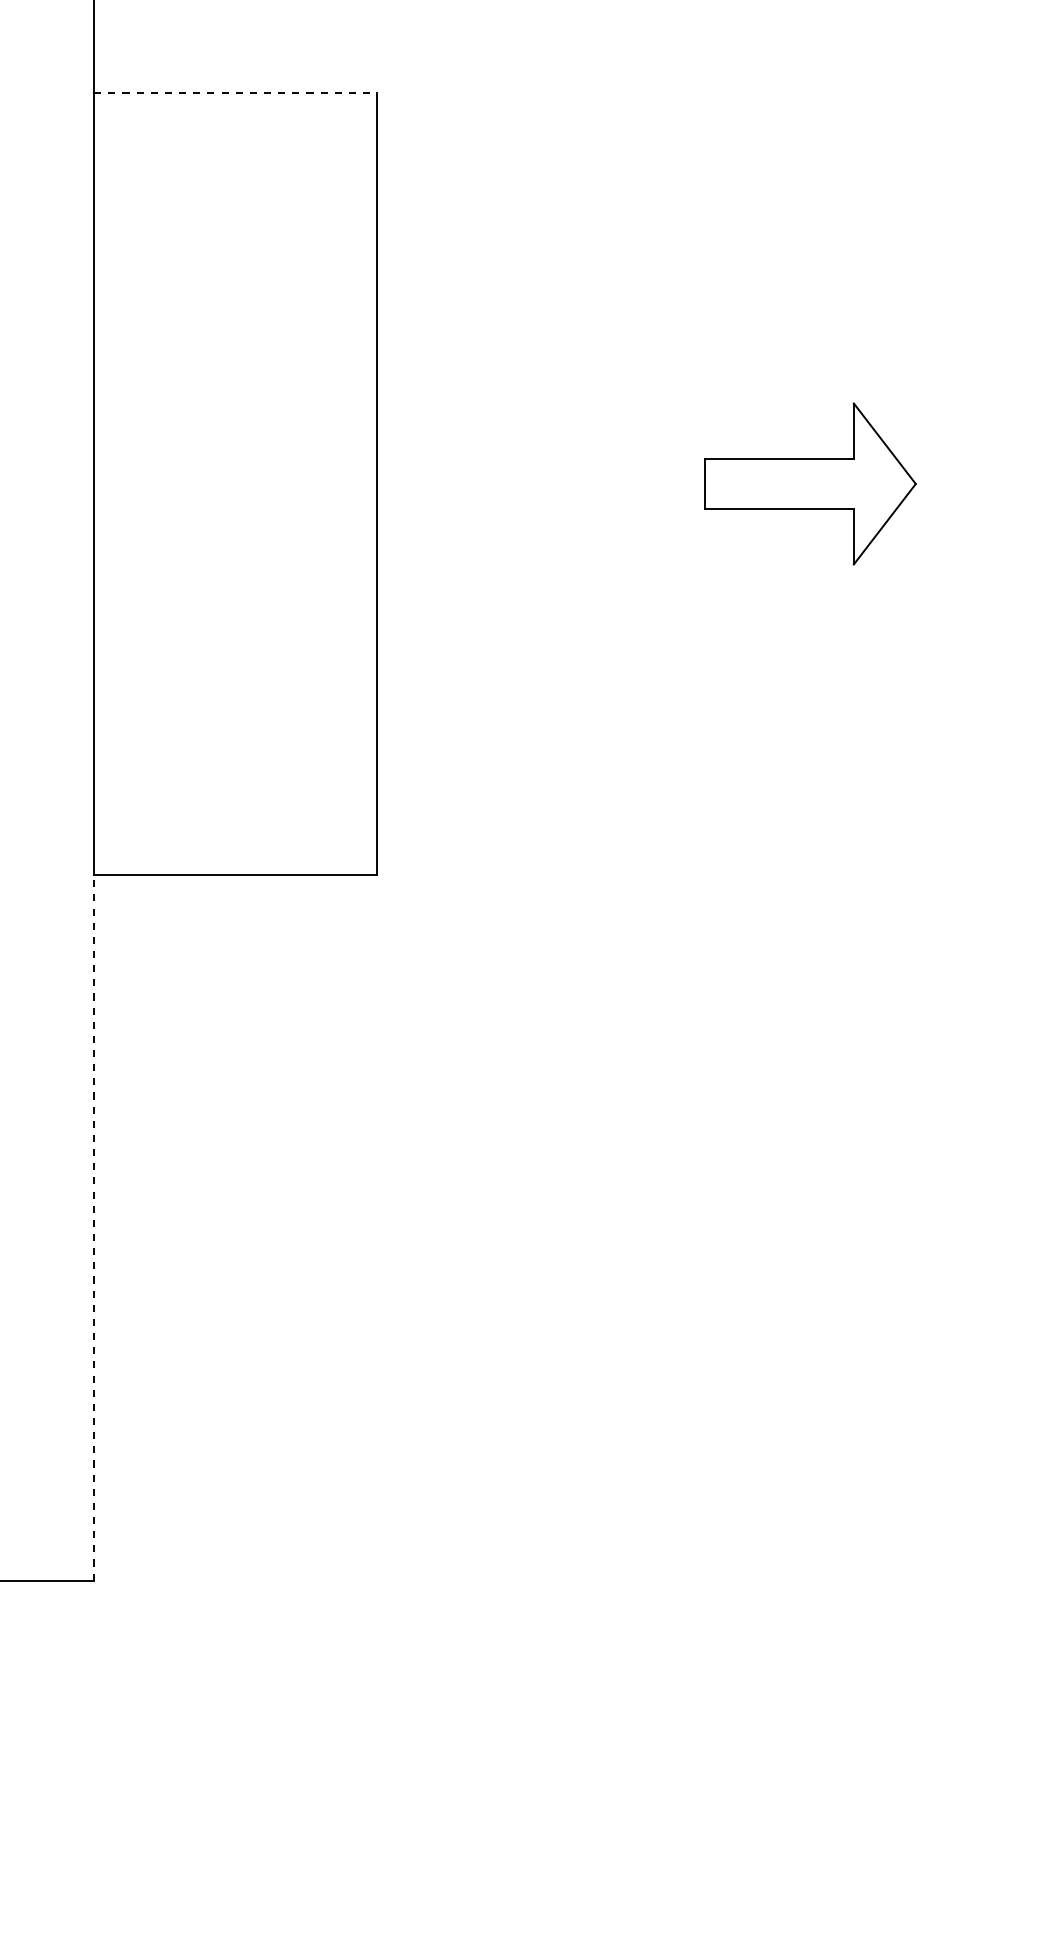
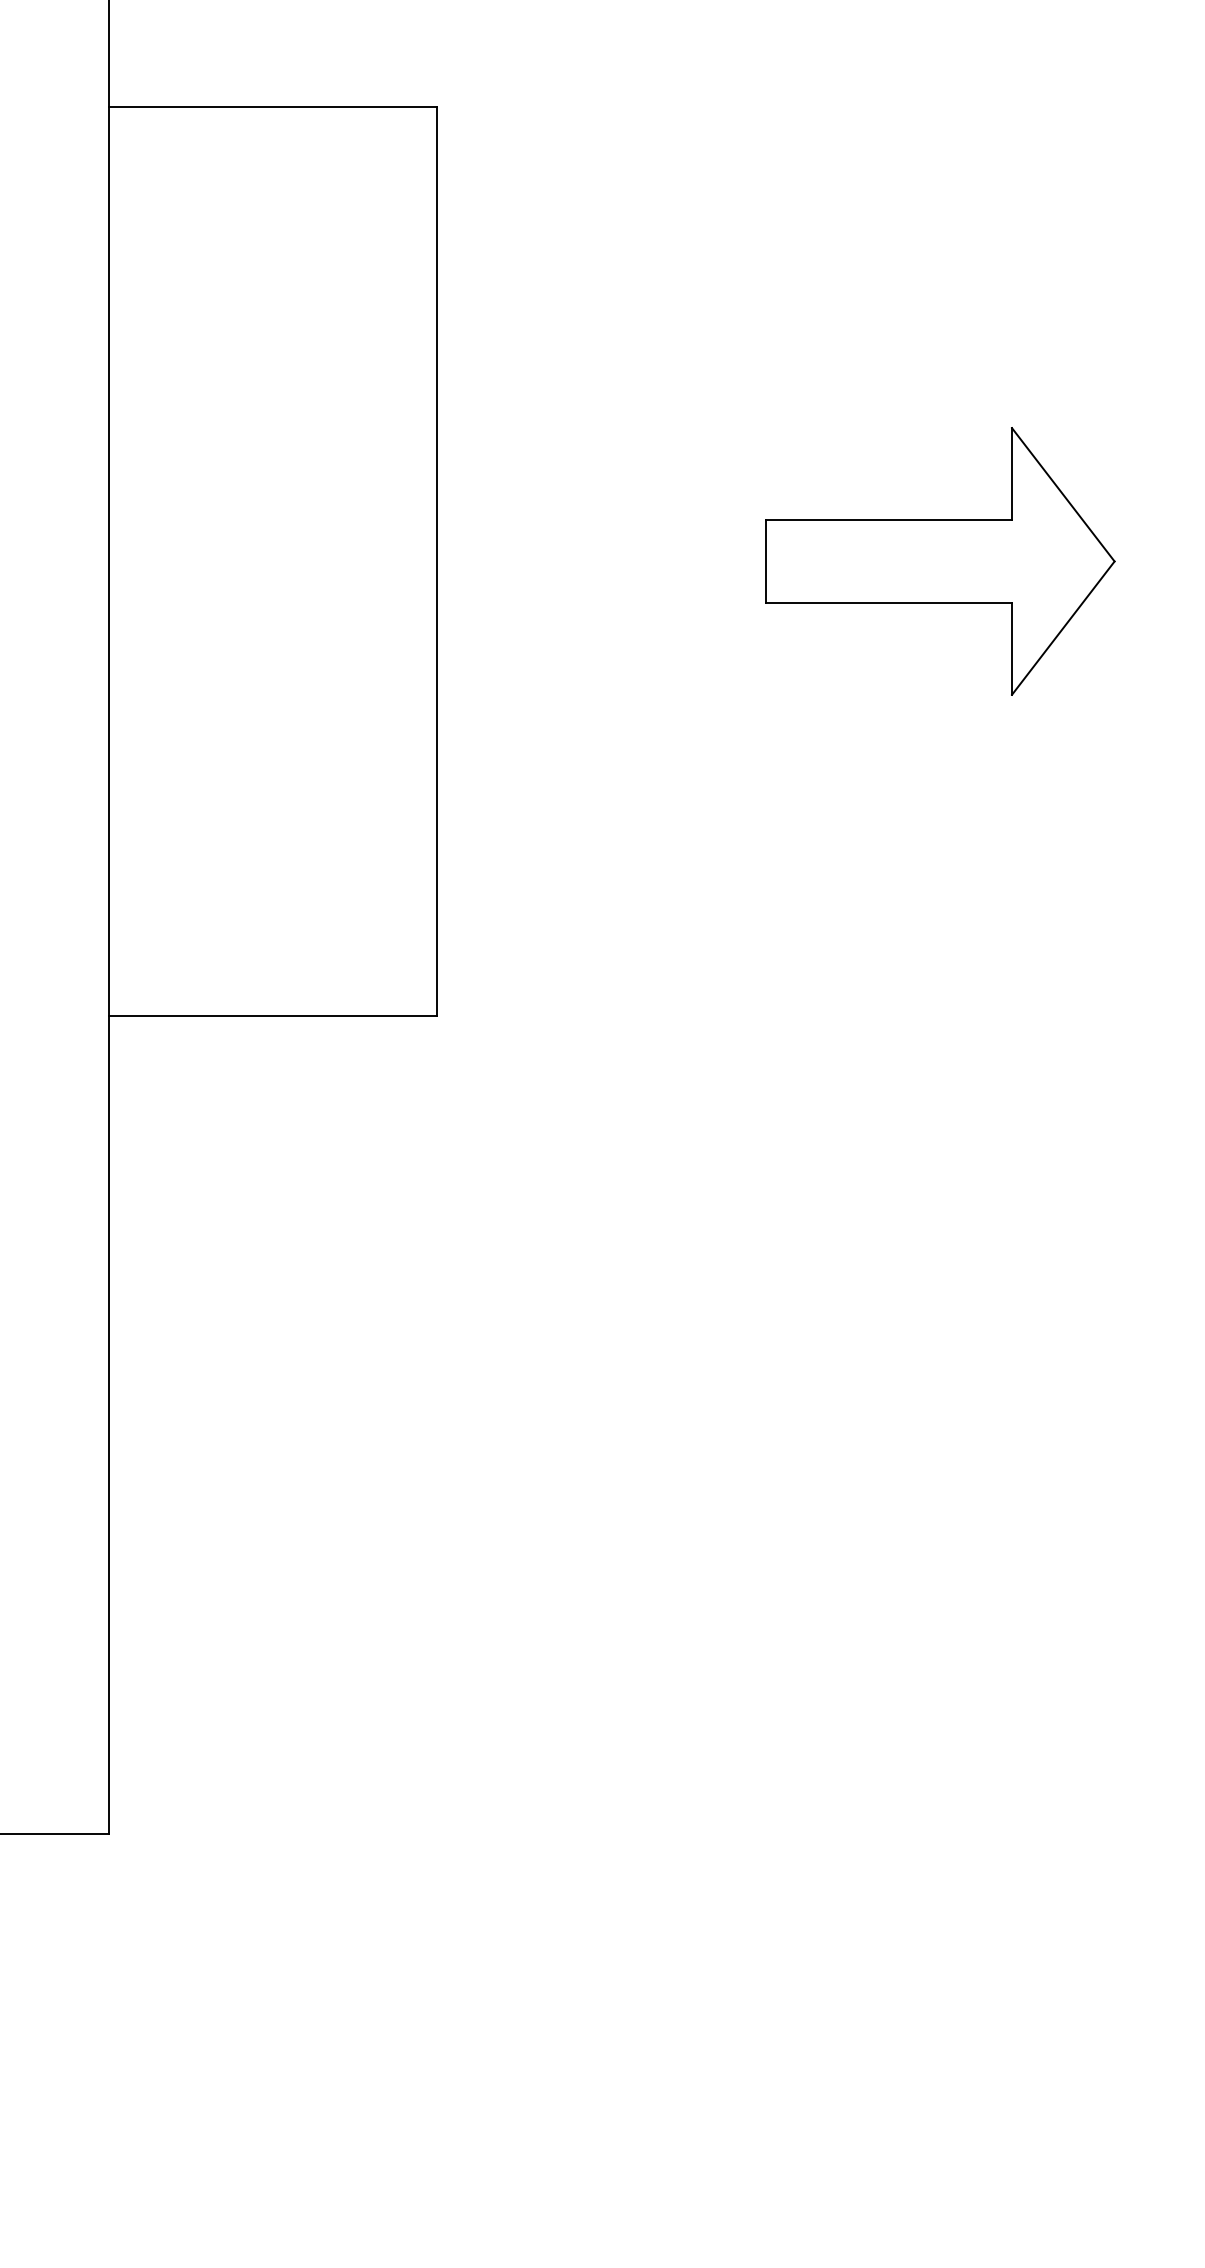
line: (235, 92) -> (273, 107), dashed -> solid
part: (810, 483) -> (940, 560), size x1.43
line: (94, 1228) -> (109, 1425), dashed -> solid

